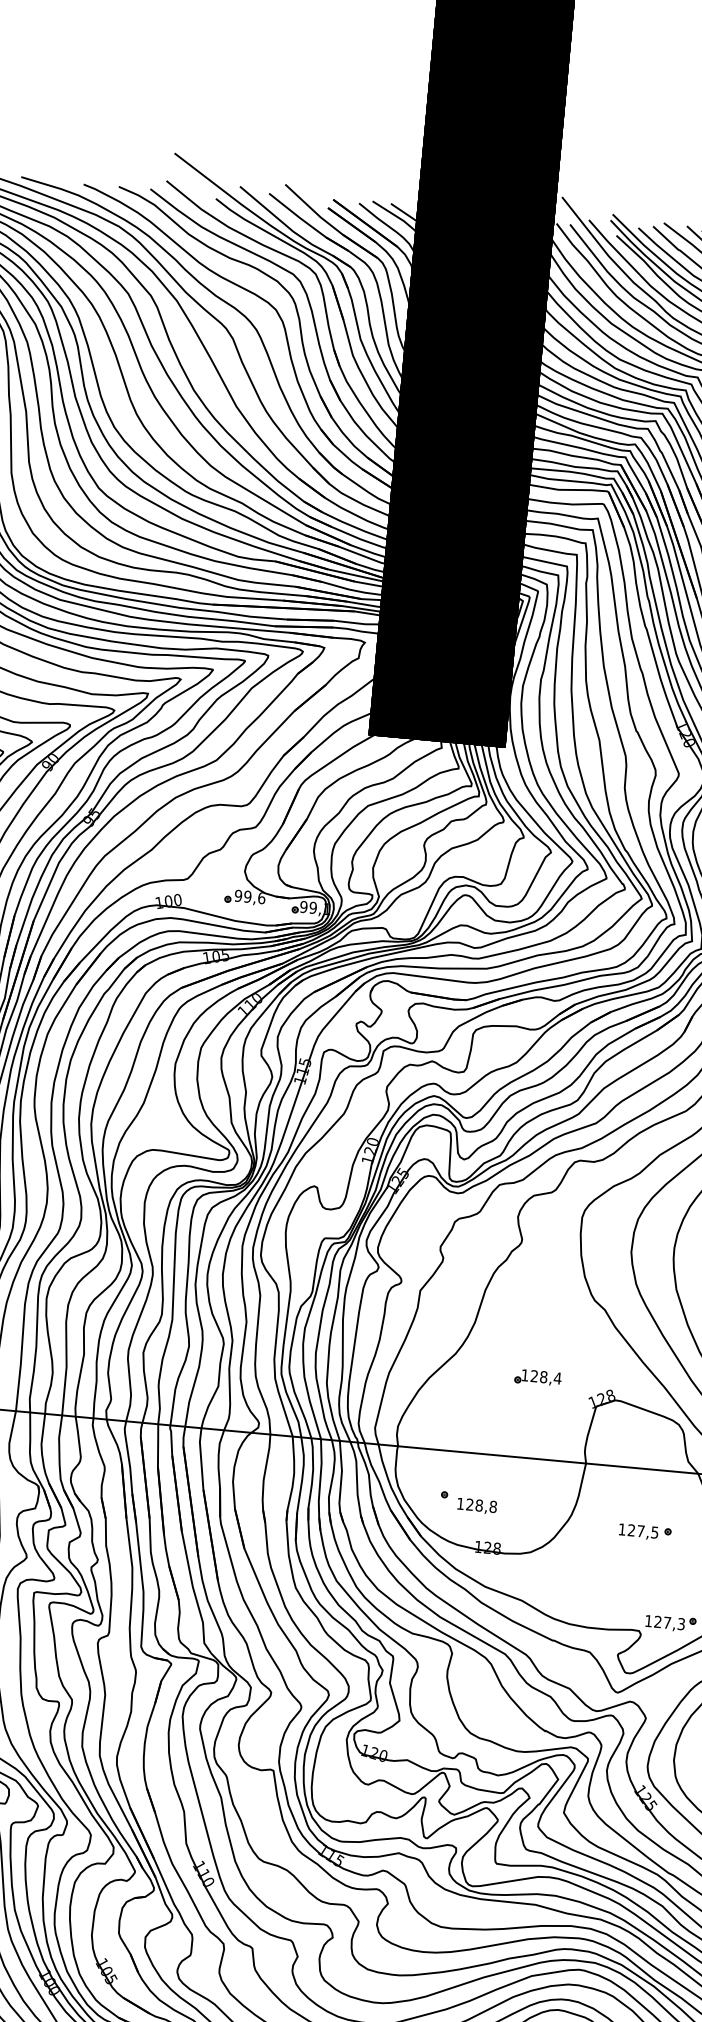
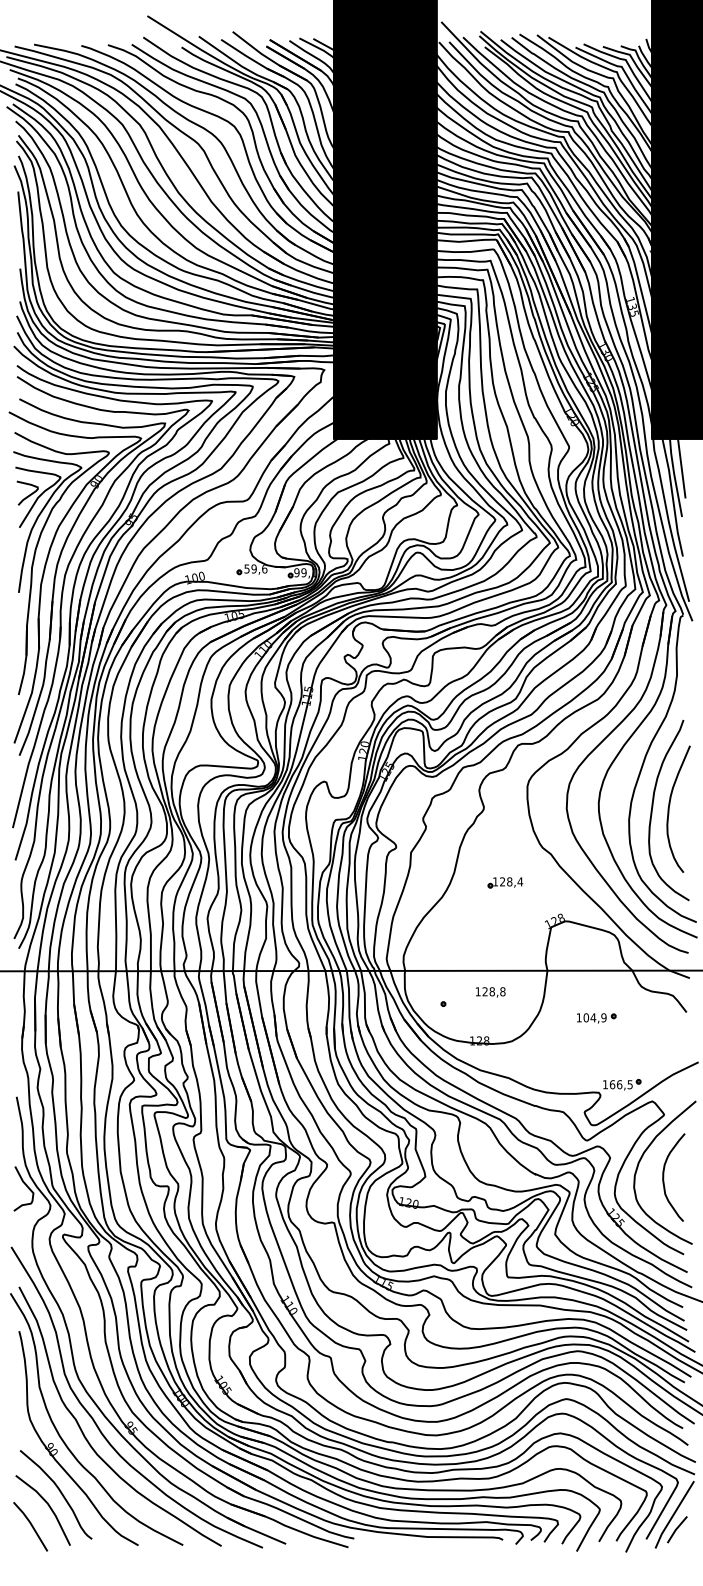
text: (237, 895) -> (246, 568), 99,6 -> 59,6
part: (538, 1377) -> (505, 882), moved
text: (476, 1506) -> (490, 992), moved
text: (642, 1530) -> (594, 1017), 127,5 -> 104,9
text: (668, 1622) -> (620, 1084), 127,3 -> 166,5

